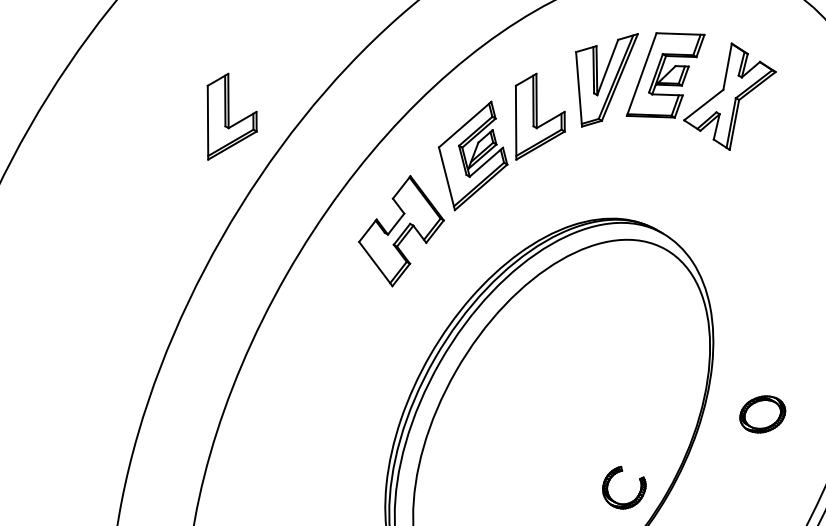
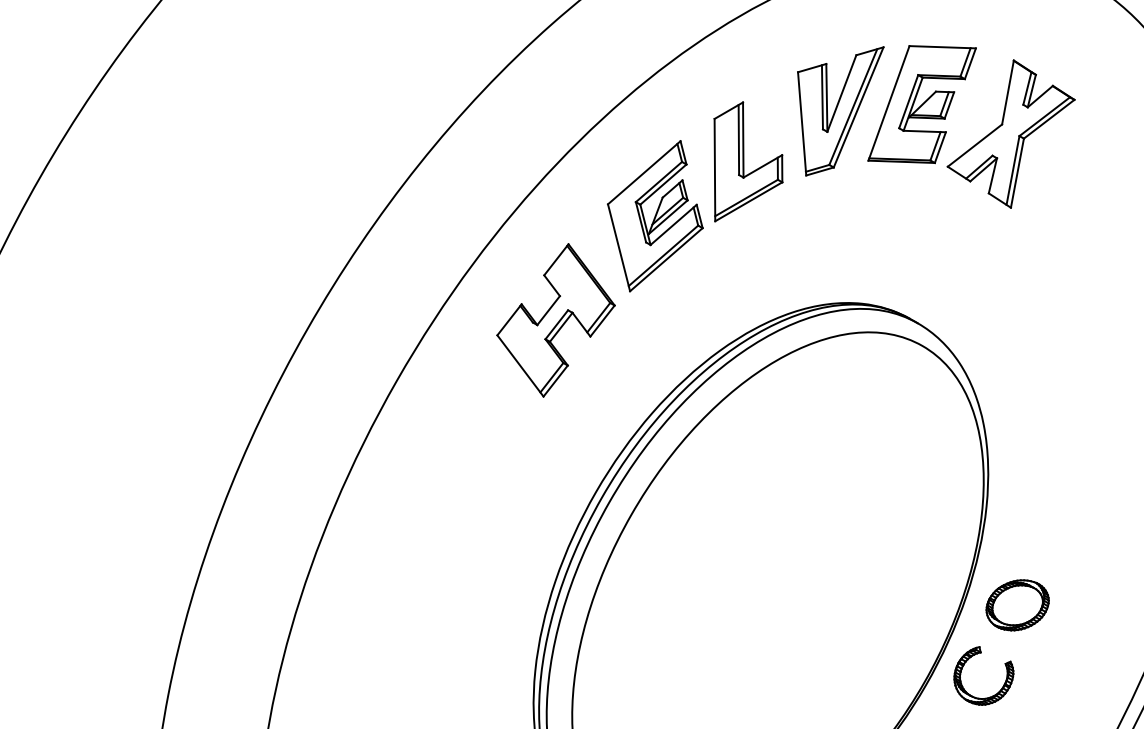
part: (232, 116) -> (321, 161), removed
part: (762, 414) -> (1017, 605), moved
part: (613, 476) -> (968, 660), moved

